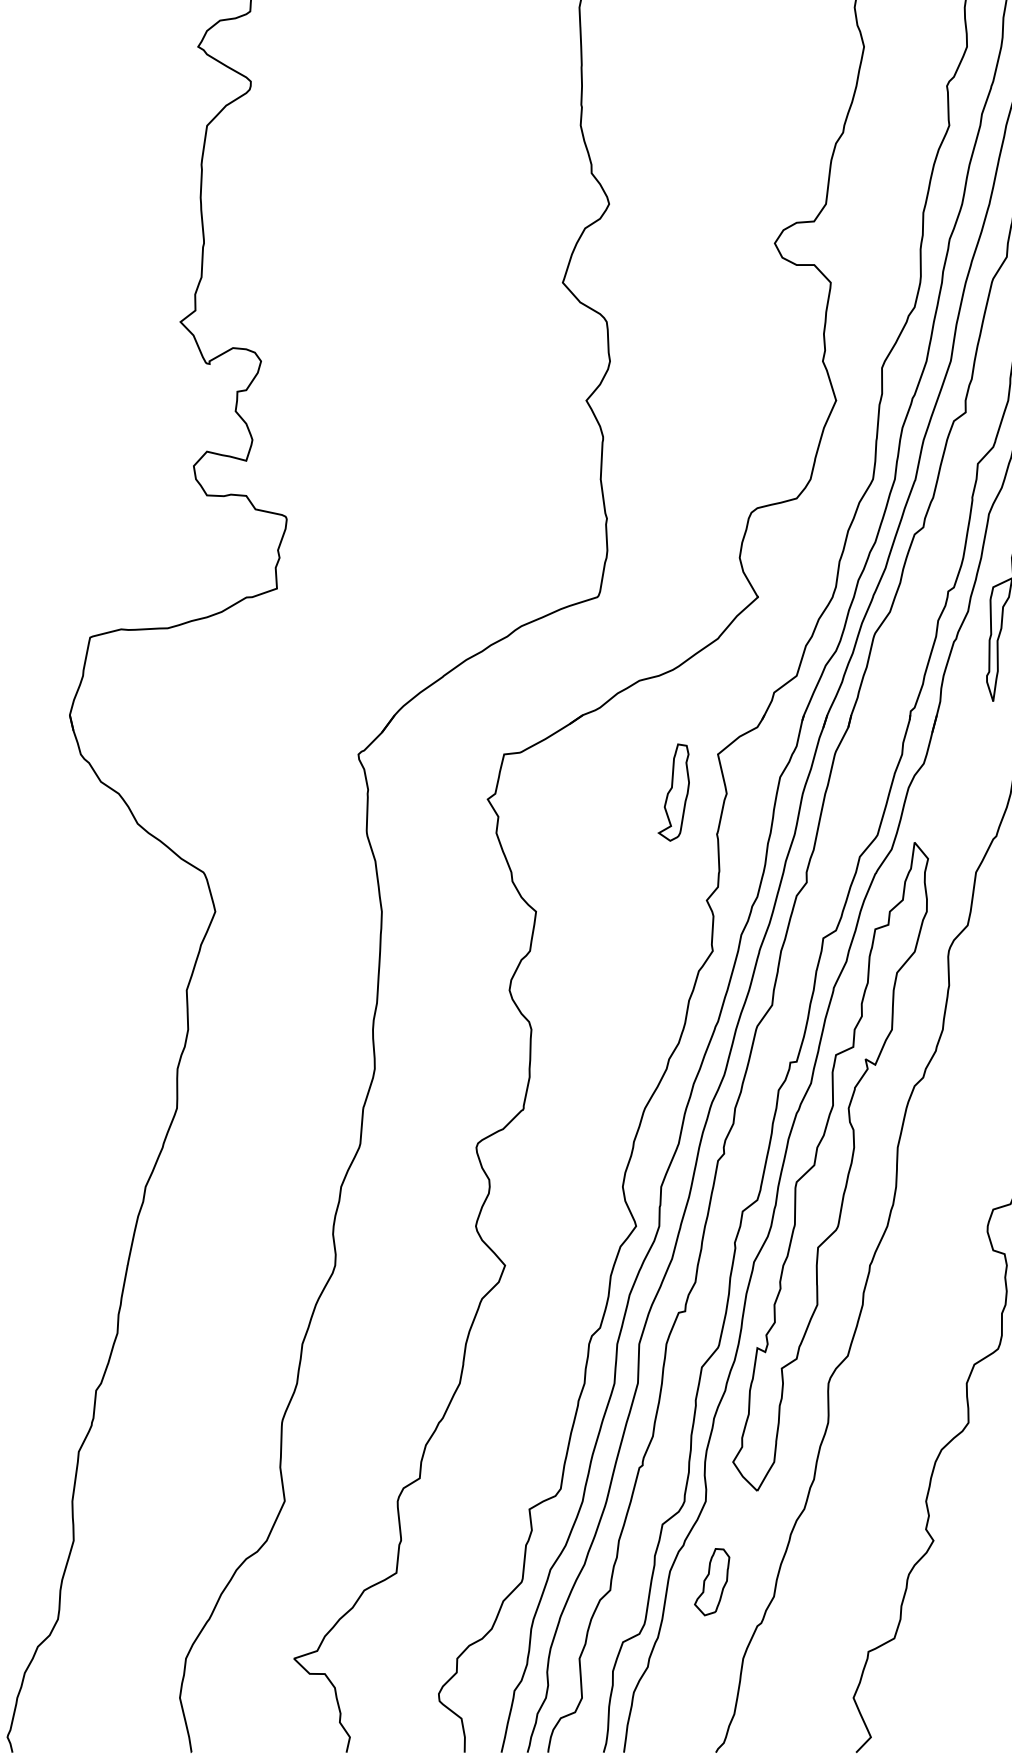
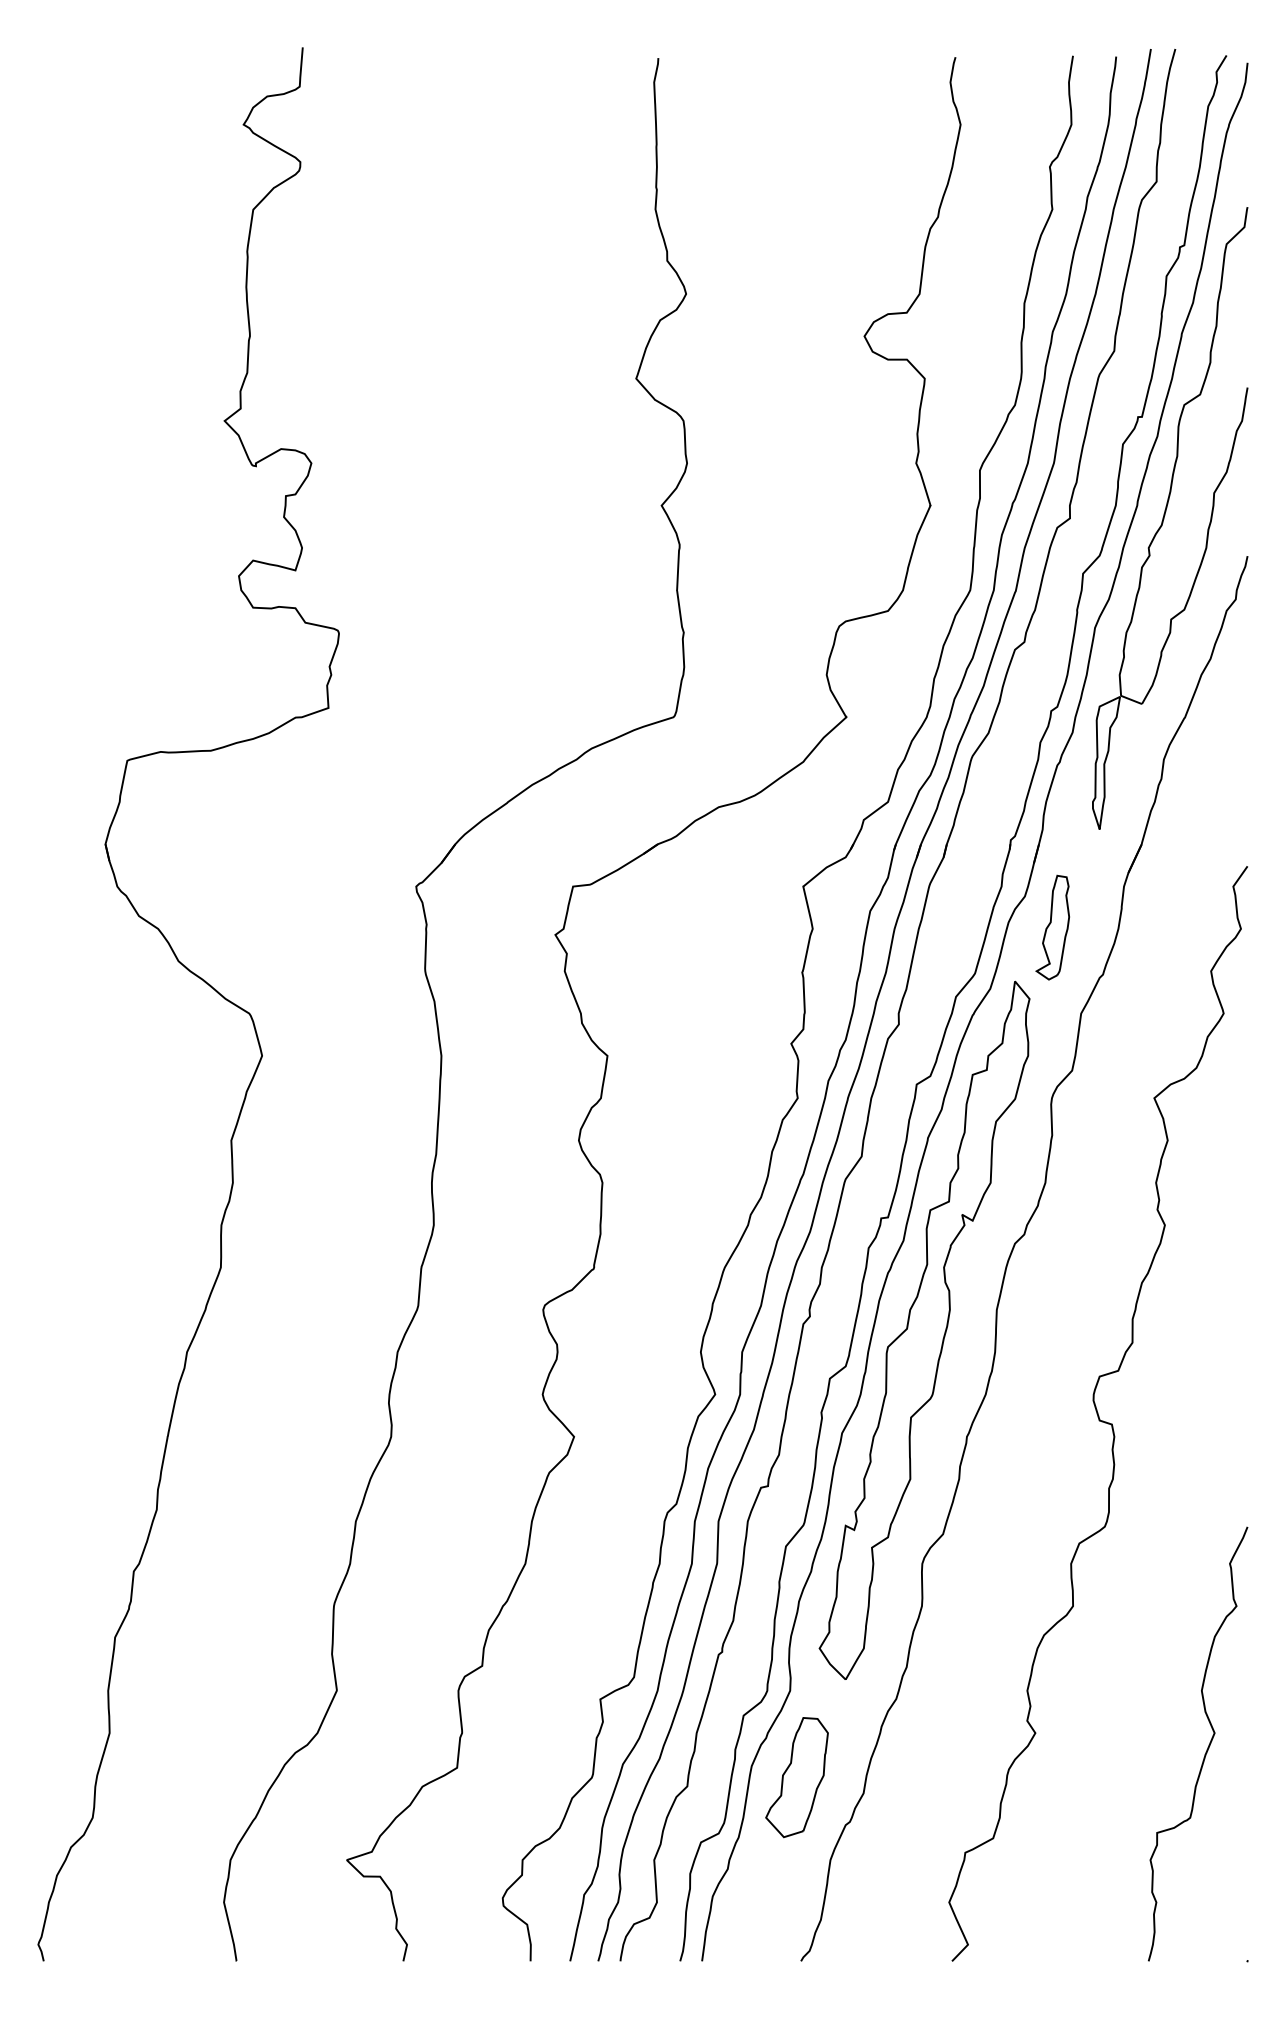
part: (673, 792) -> (1052, 927), moved
part: (711, 1581) -> (796, 1777), size x1.67

